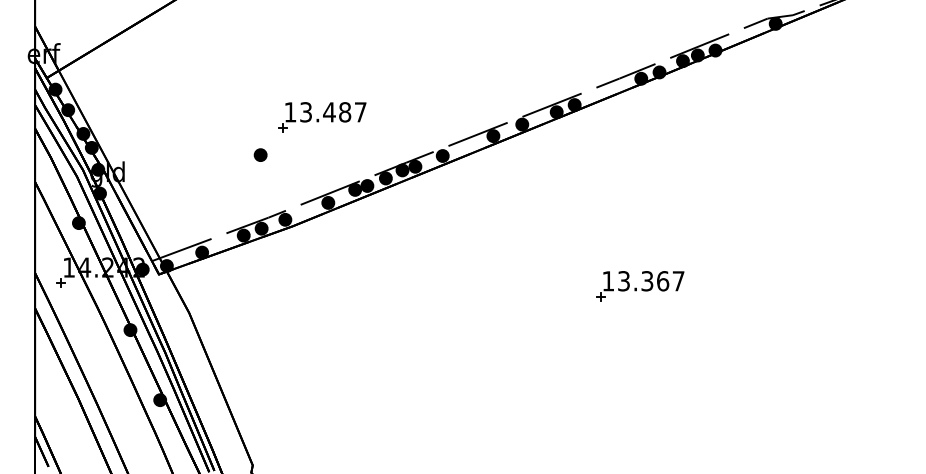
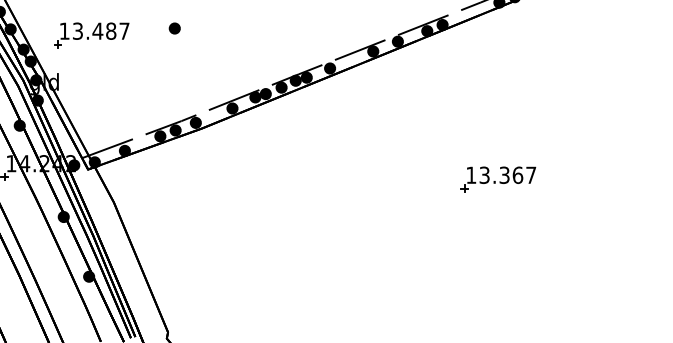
part: (322, 117) -> (91, 35), moved
part: (260, 154) -> (174, 27), moved

